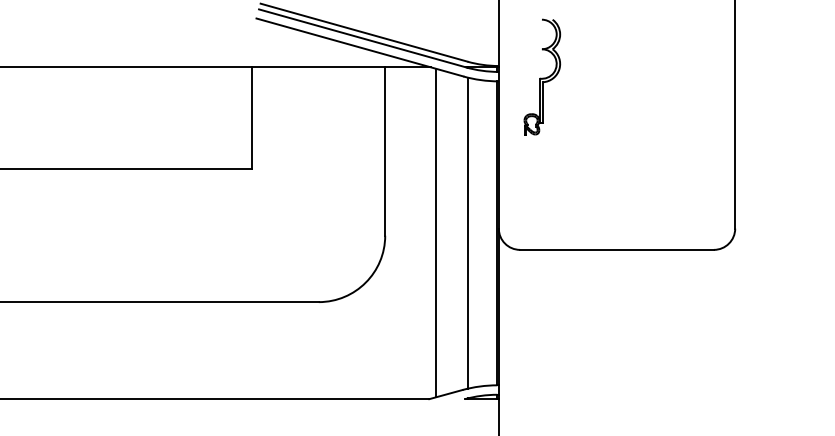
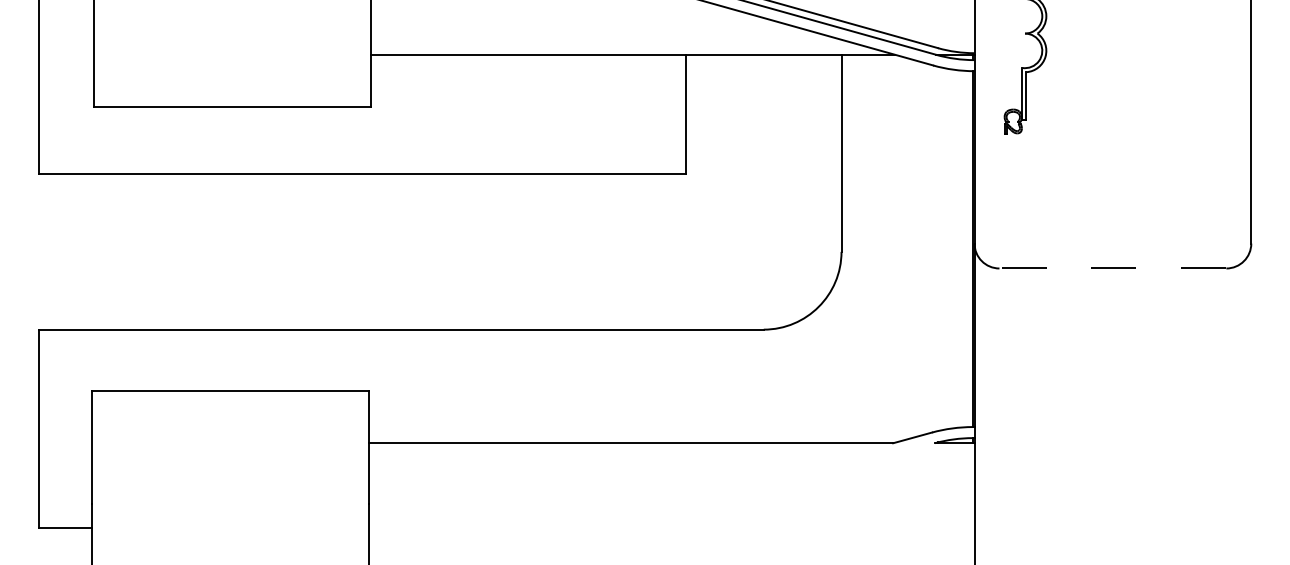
line: (435, 232) -> (900, 248), removed
line: (468, 232) -> (938, 248), removed
line: (616, 249) -> (1112, 268), solid -> dashed

